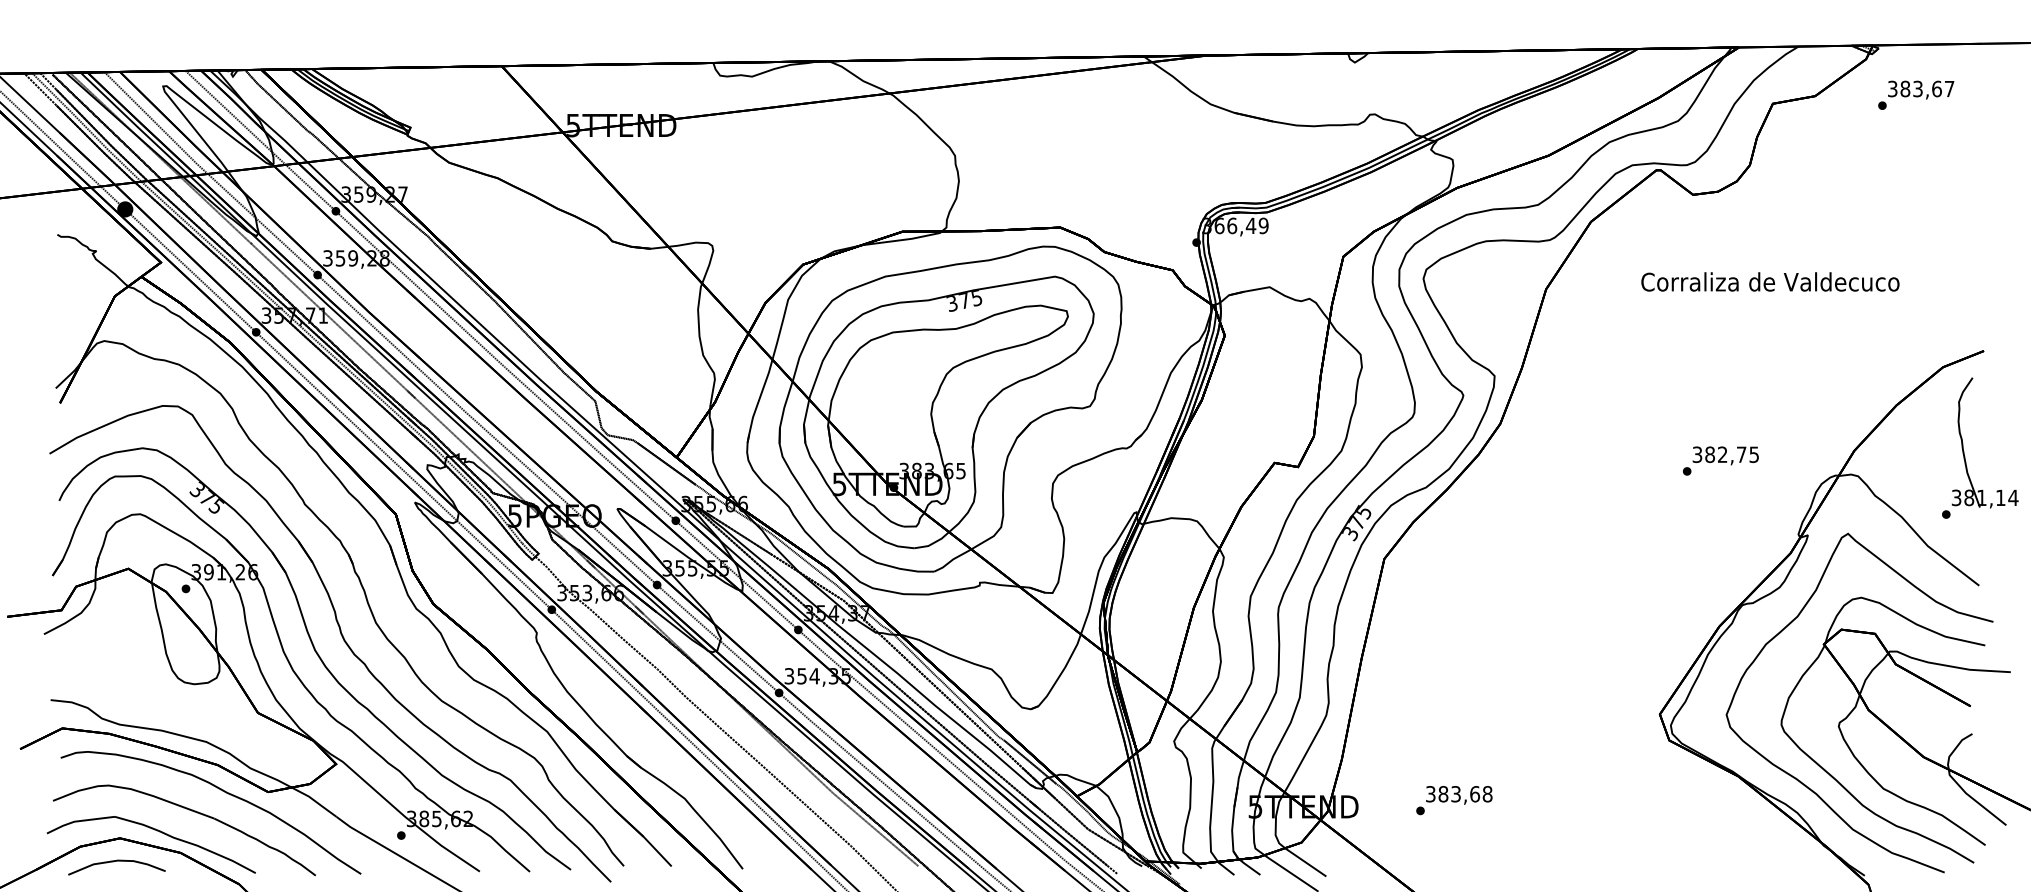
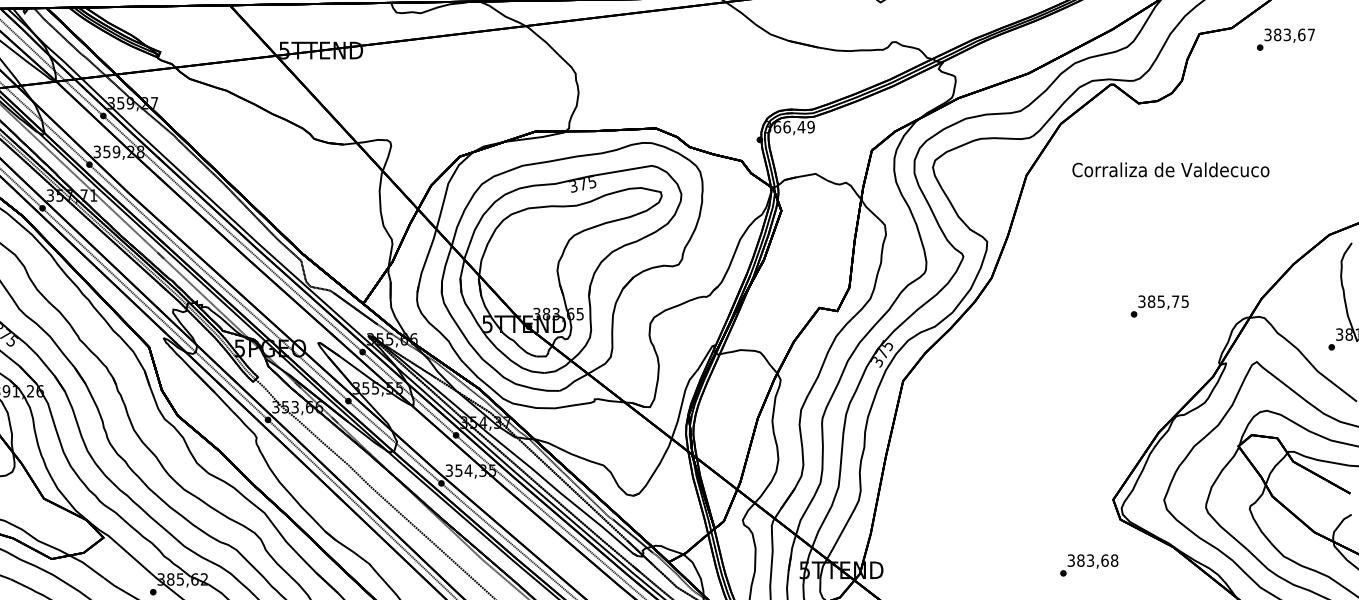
text: (1916, 94) -> (1286, 39), moved
text: (1770, 281) -> (1170, 169), moved
text: (1722, 454) -> (1161, 301), 382,75 -> 385,75
text: (1454, 800) -> (1089, 565), moved

